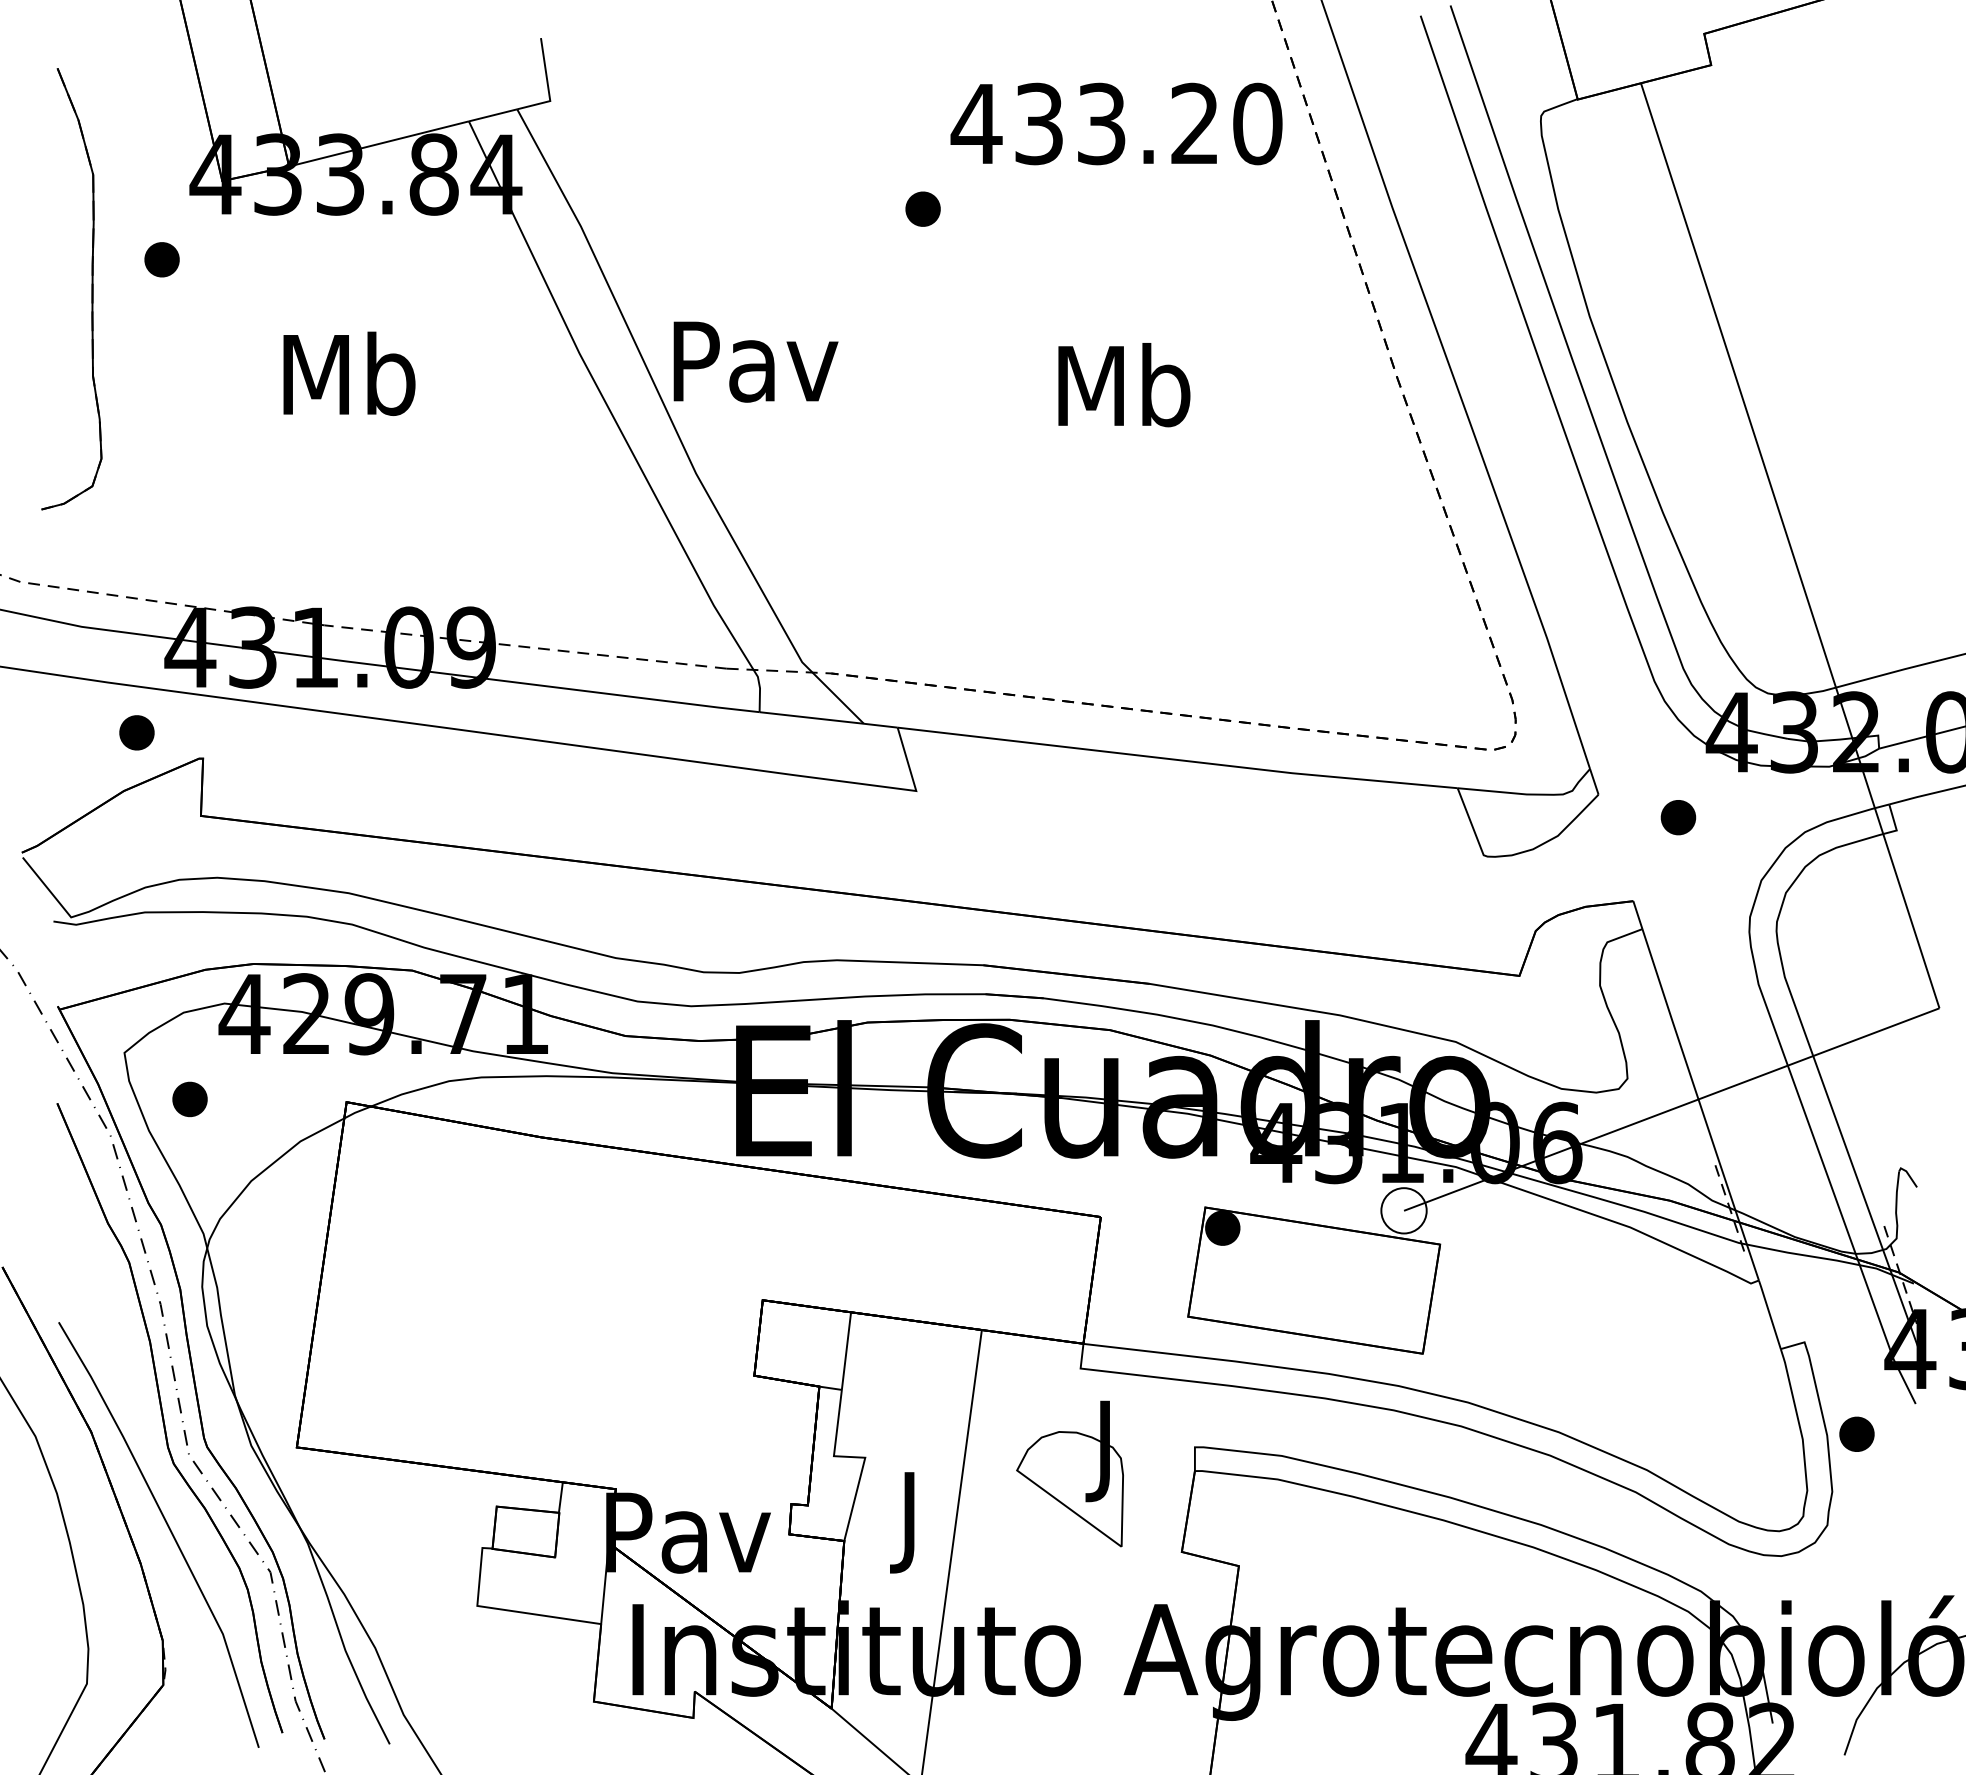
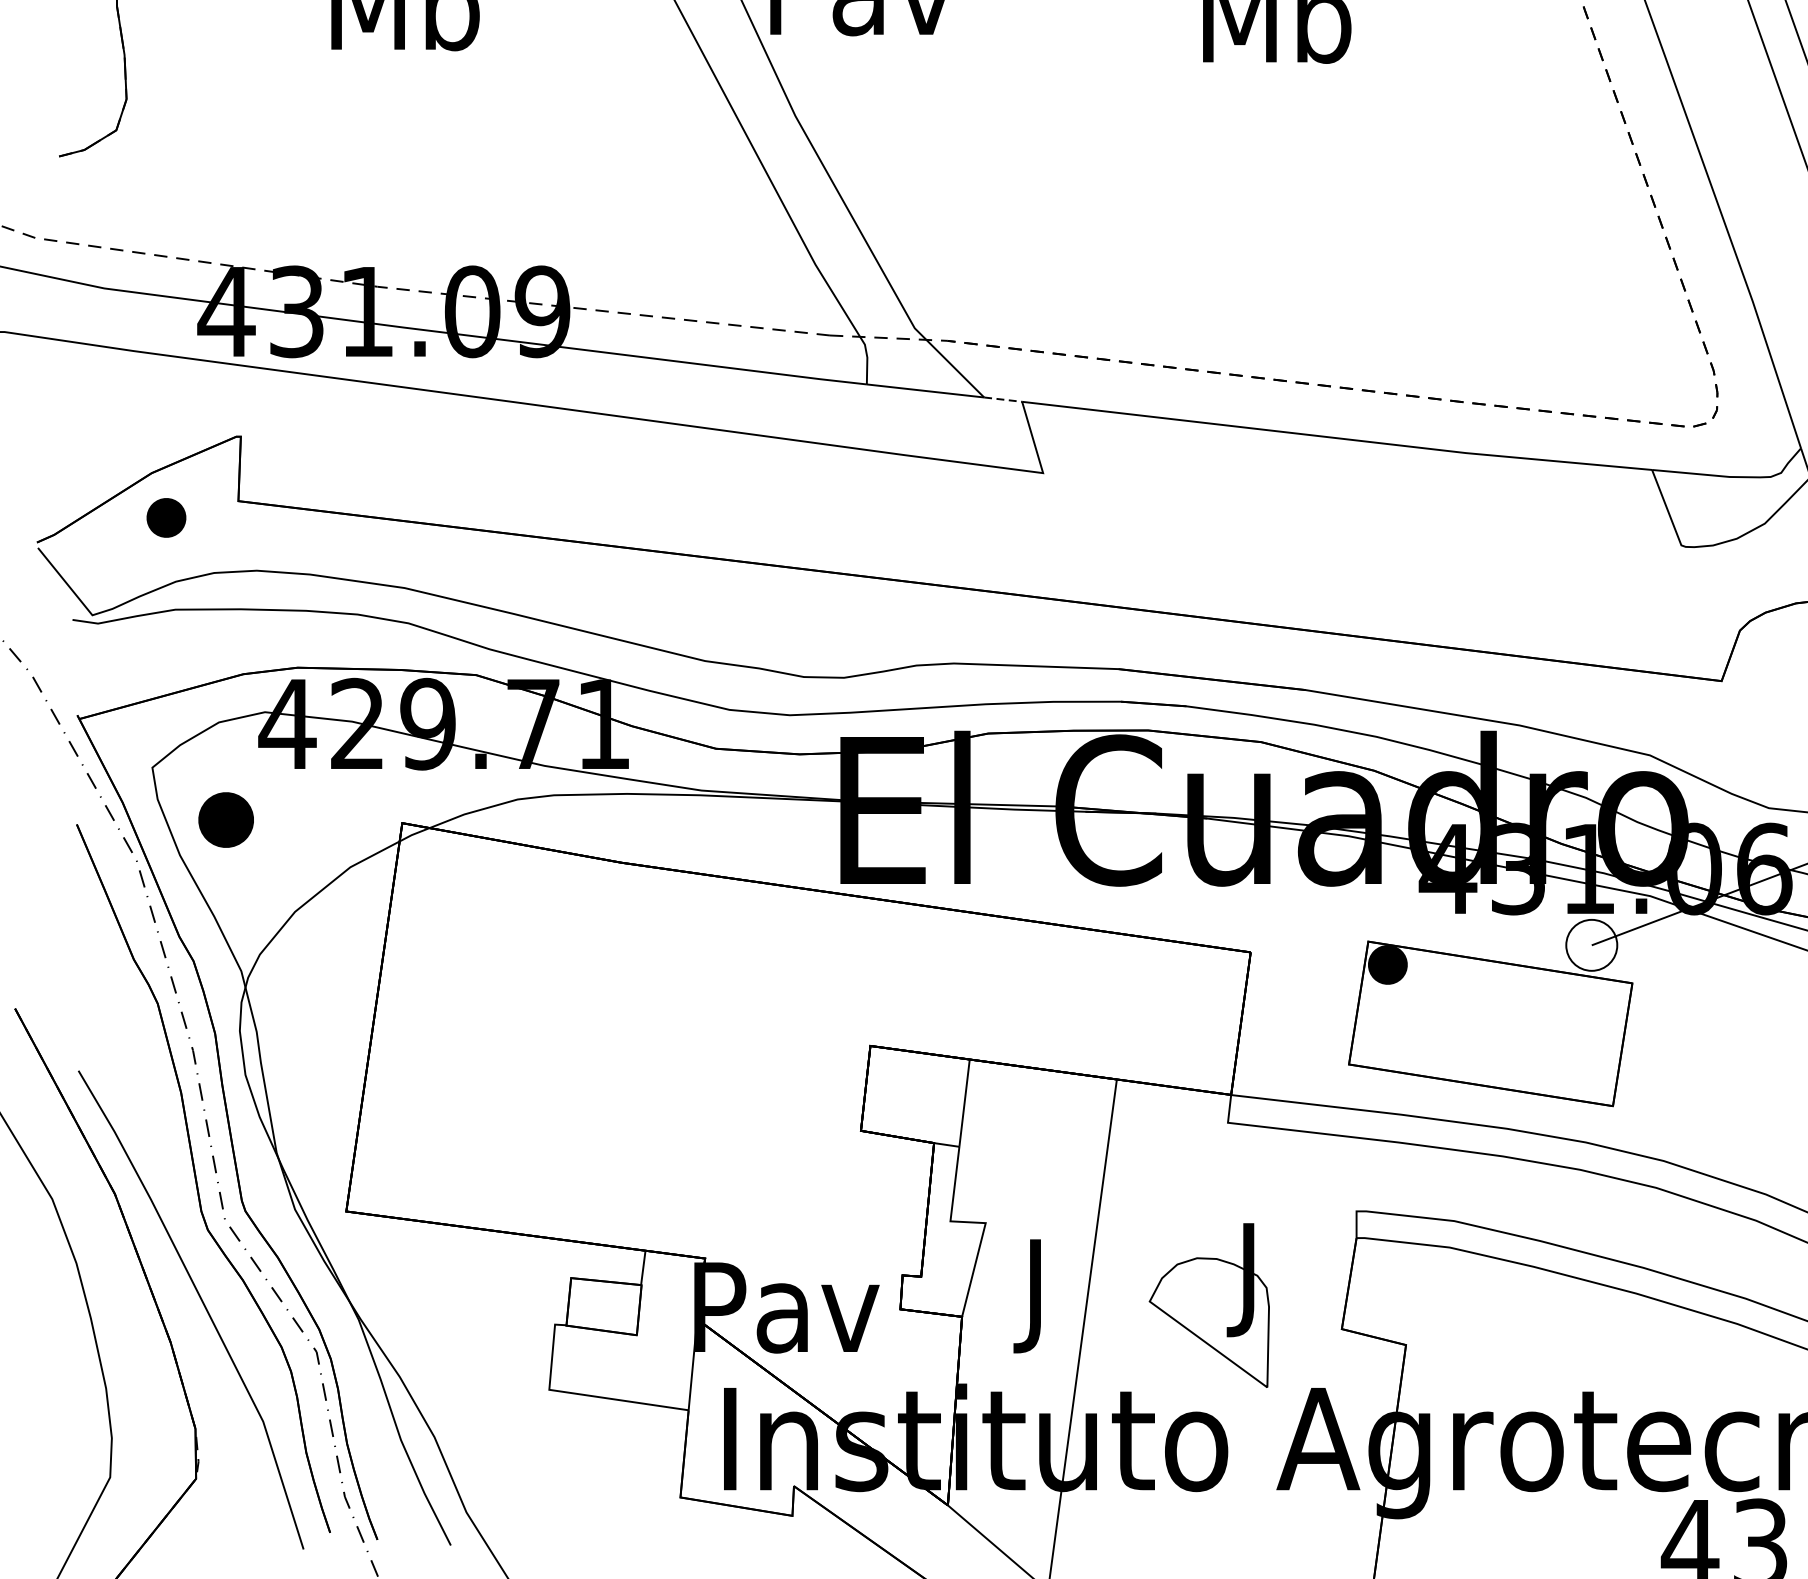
line: (881, 725) -> (1003, 399), solid -> dashed
part: (136, 732) -> (165, 517), moved
part: (189, 1099) -> (225, 820), size x1.4
part: (1069, 1473) -> (1208, 1304), moved

